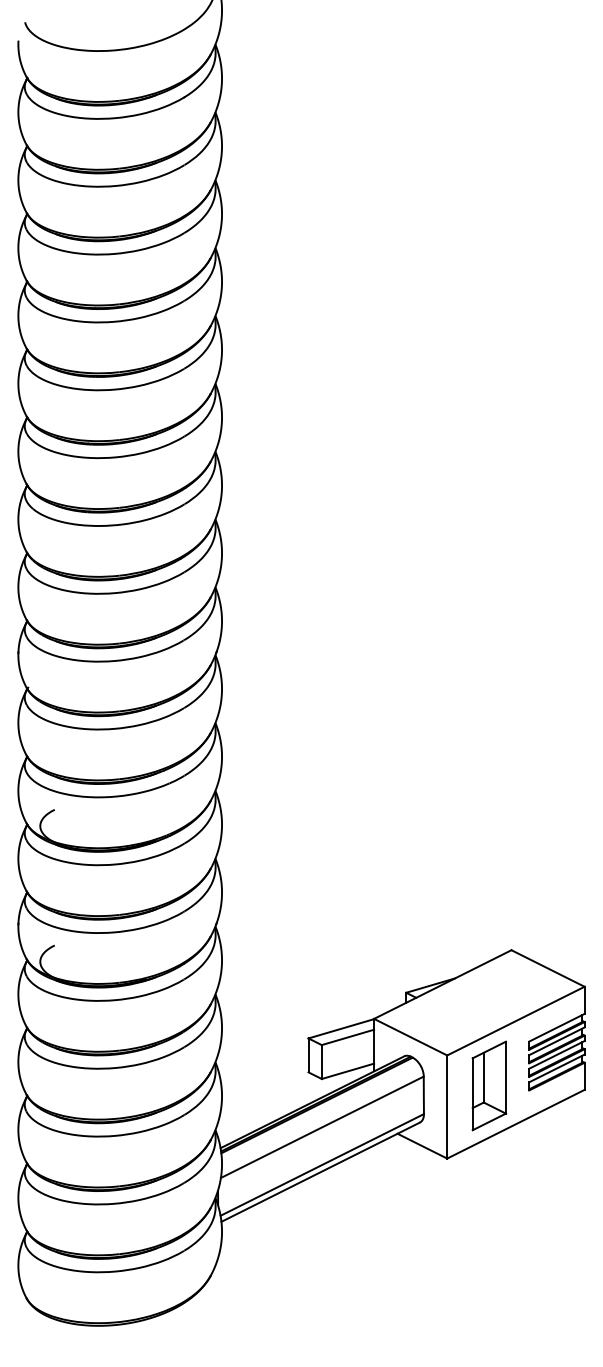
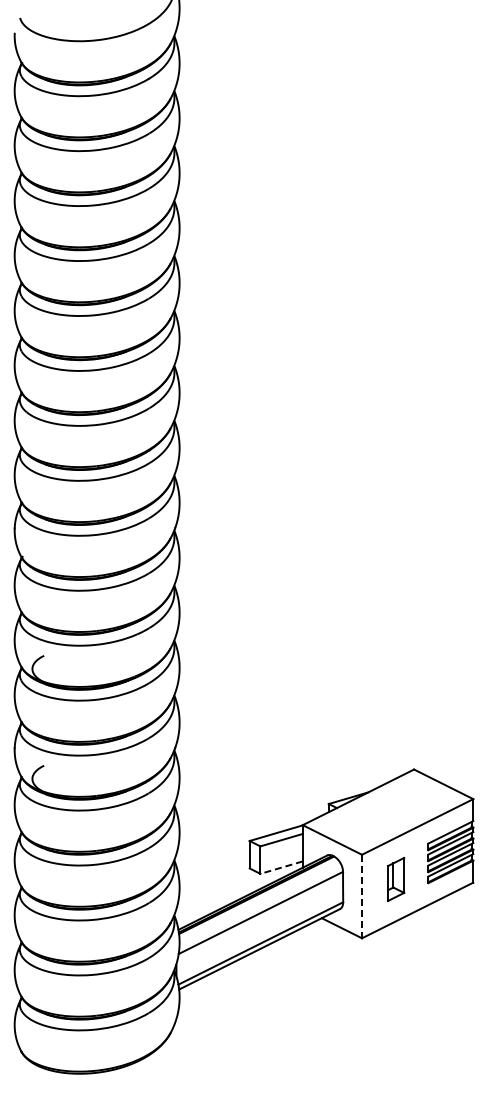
line: (347, 1071) -> (281, 867), solid -> dashed
part: (488, 1085) -> (395, 879), size x0.6
line: (447, 1106) -> (362, 896), solid -> dashed

